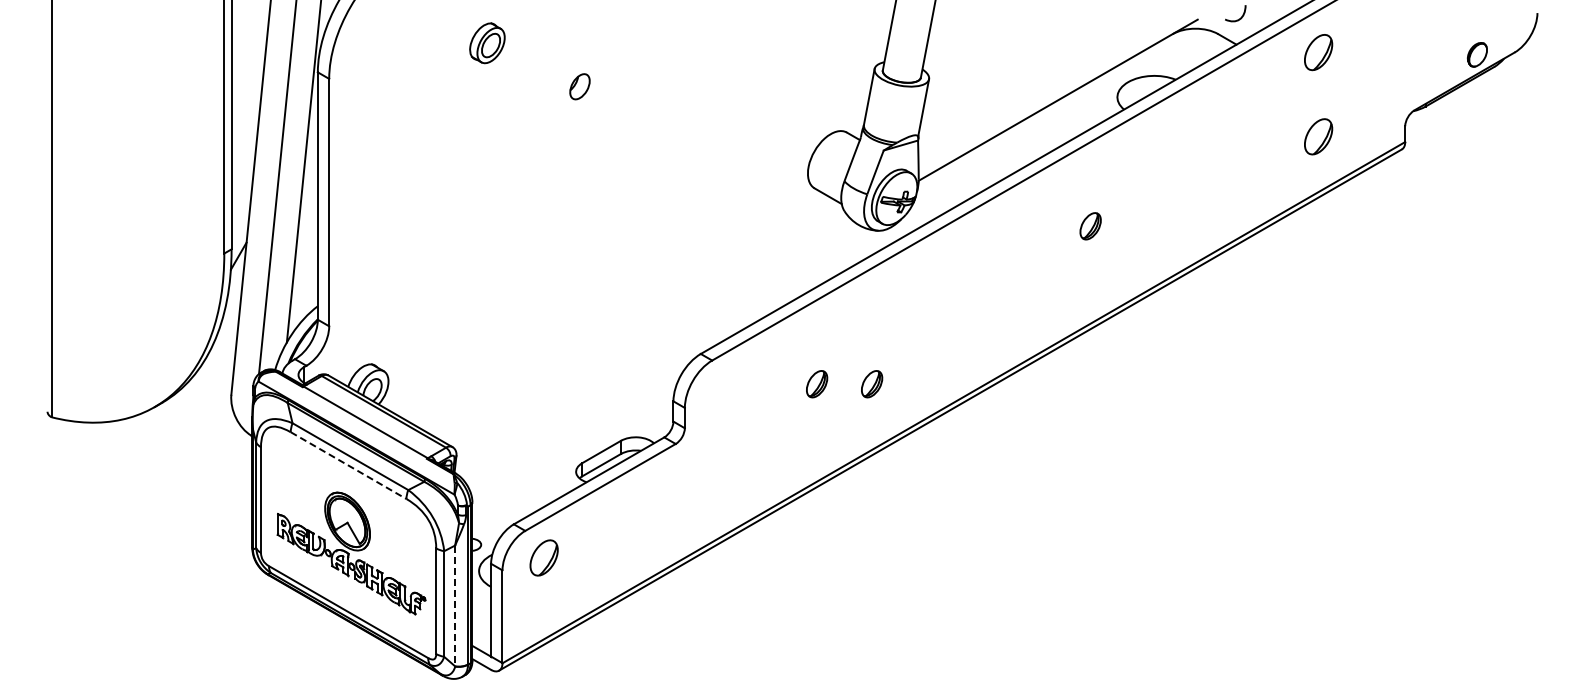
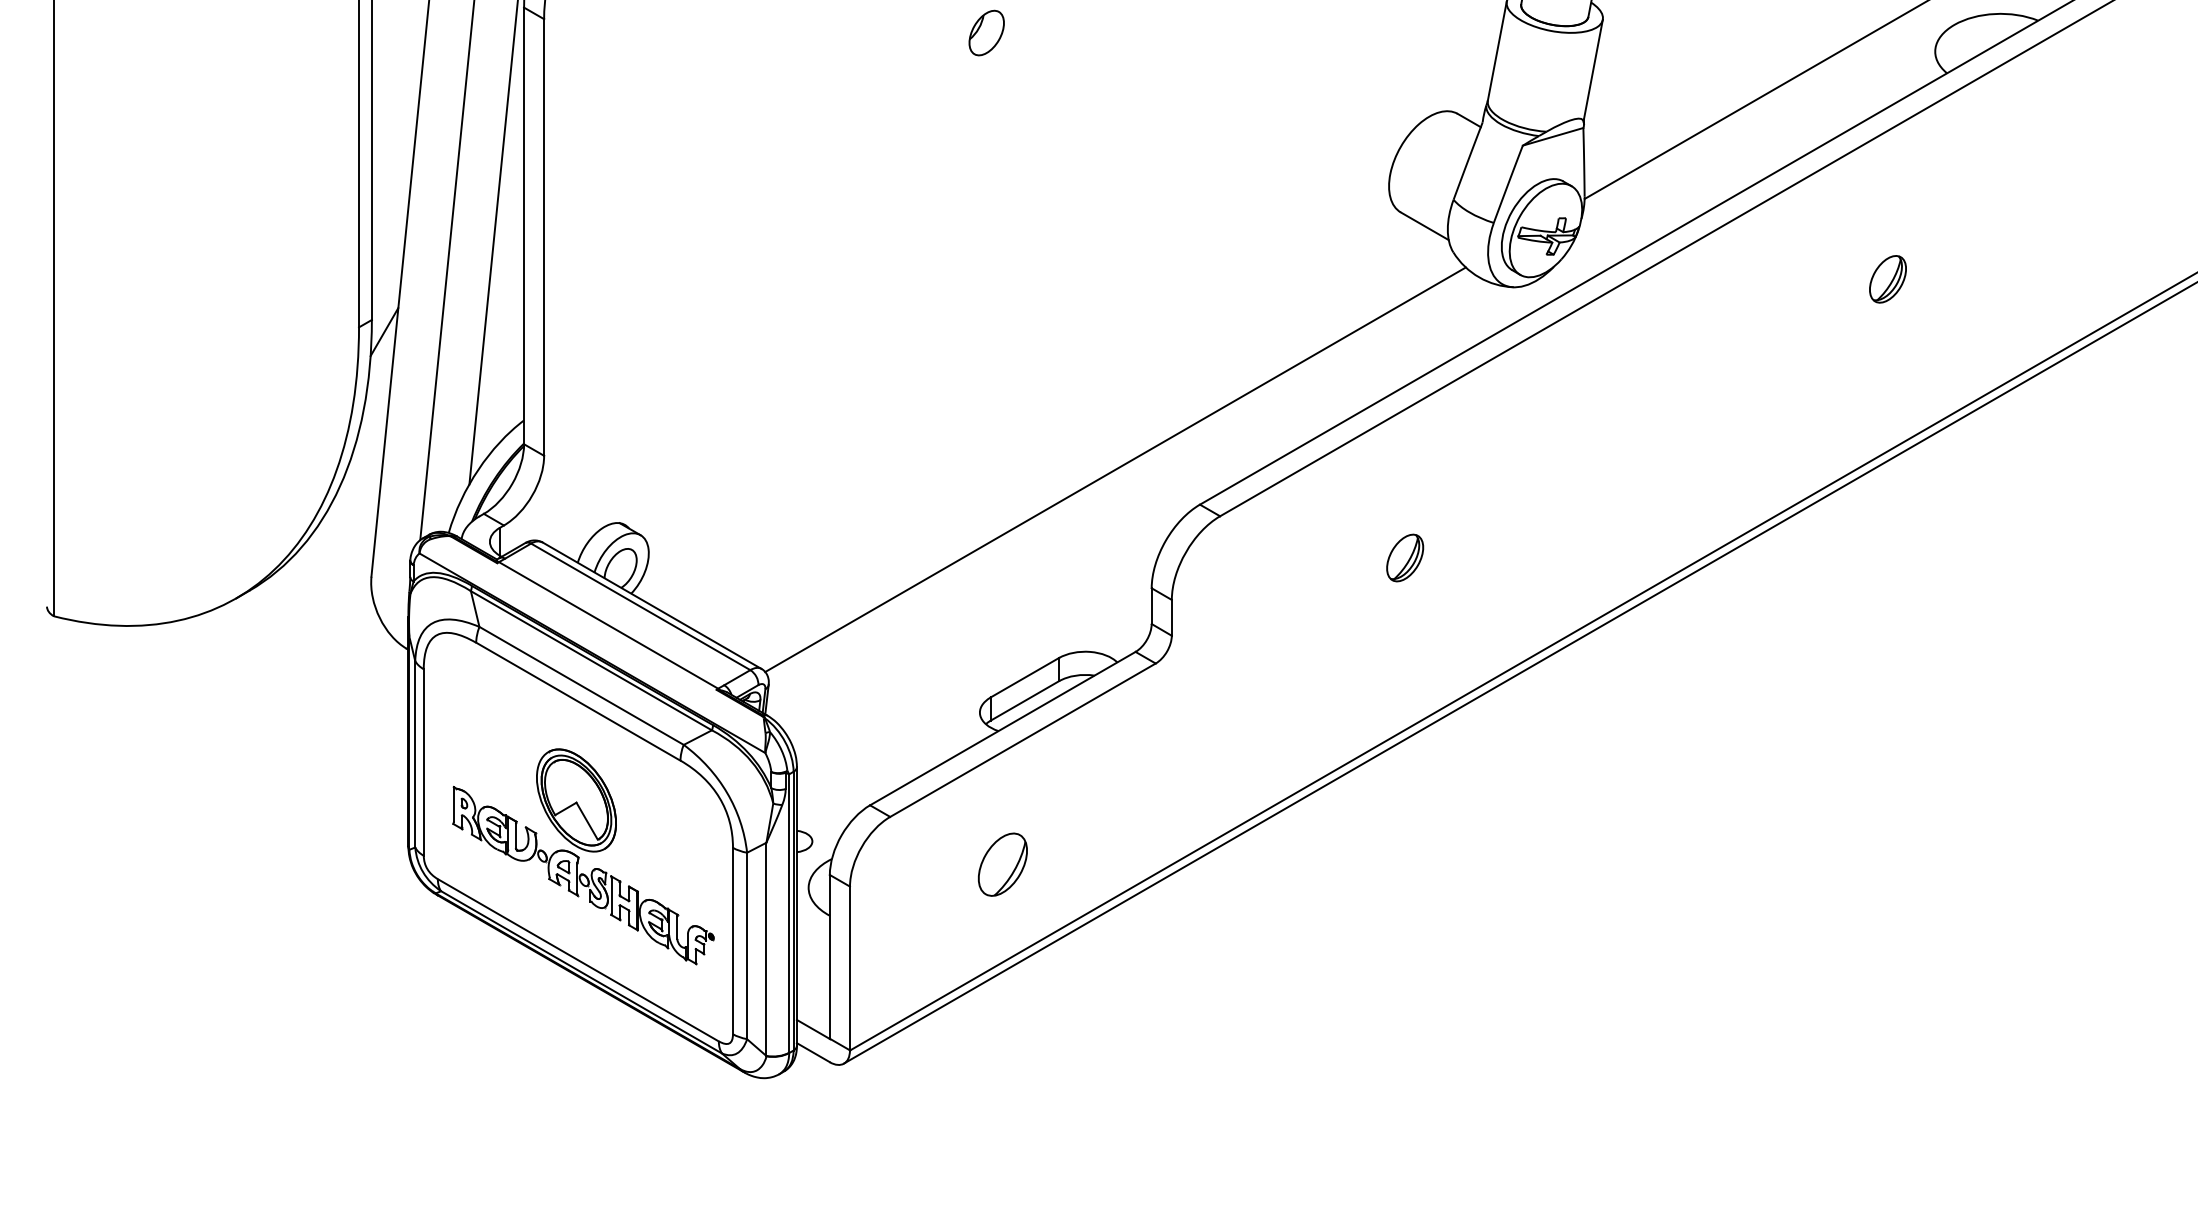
line: (652, 333) -> (1114, 468), added
part: (872, 384) -> (1502, 558), removed
line: (348, 465) -> (578, 701), dashed -> solid
part: (543, 557) -> (1001, 863), moved
line: (455, 606) -> (767, 950), dashed -> solid

